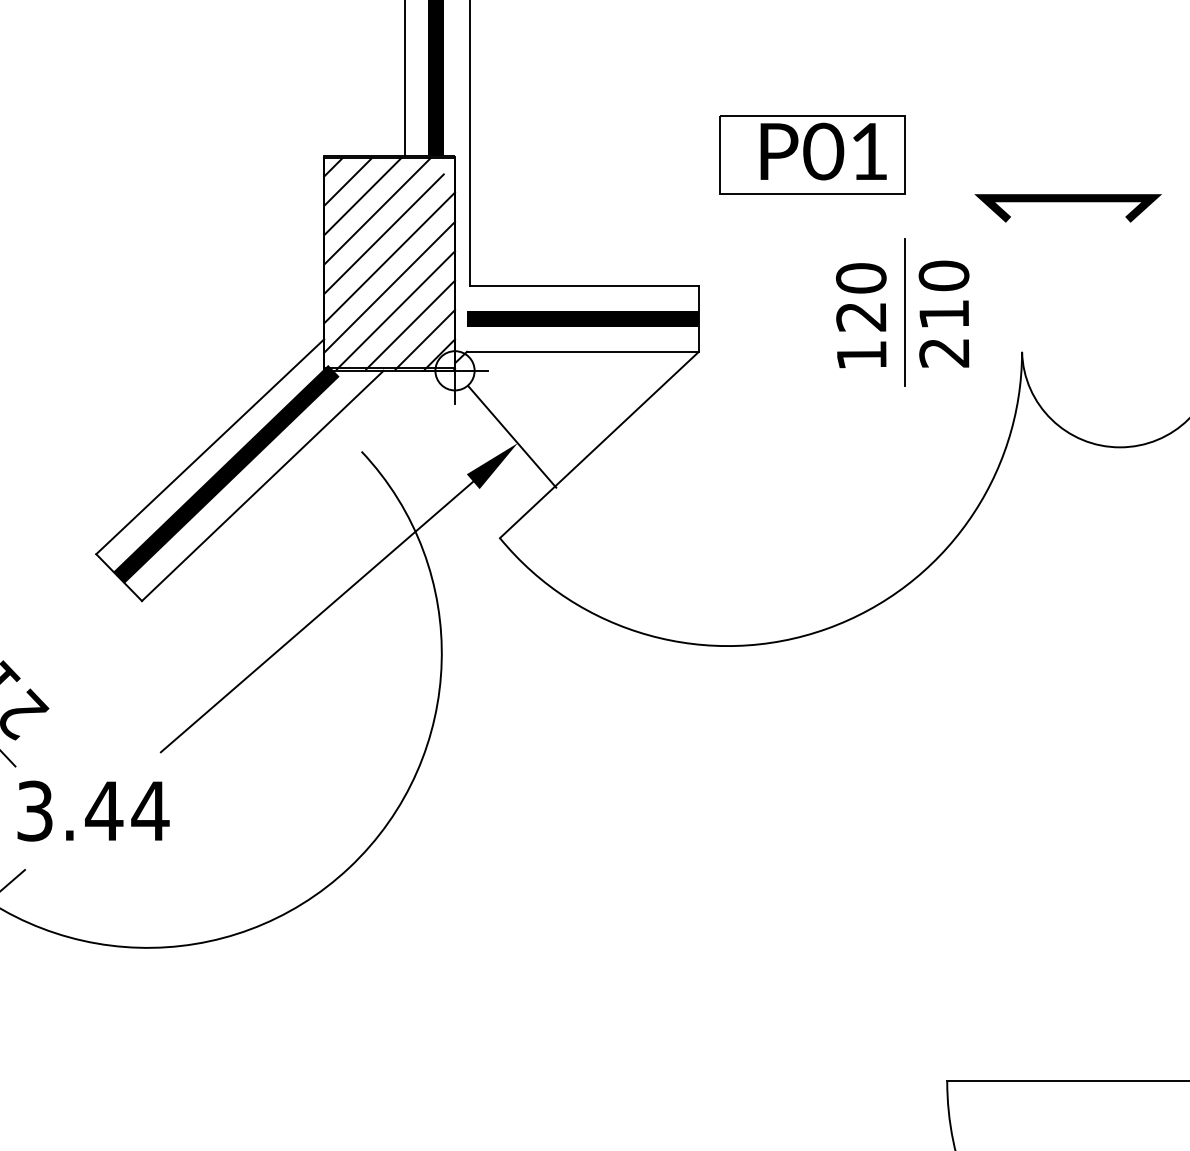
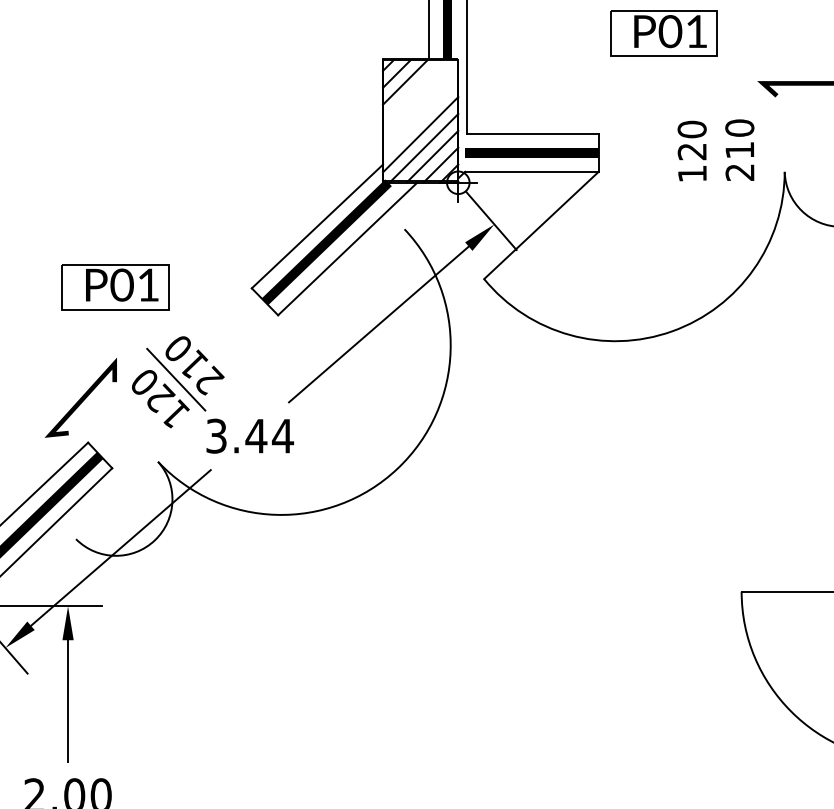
part: (811, 154) -> (663, 33), moved
line: (377, 210) -> (413, 90), removed
line: (384, 233) -> (417, 103), removed
line: (389, 257) -> (420, 117), removed
line: (905, 313) -> (717, 149), removed

